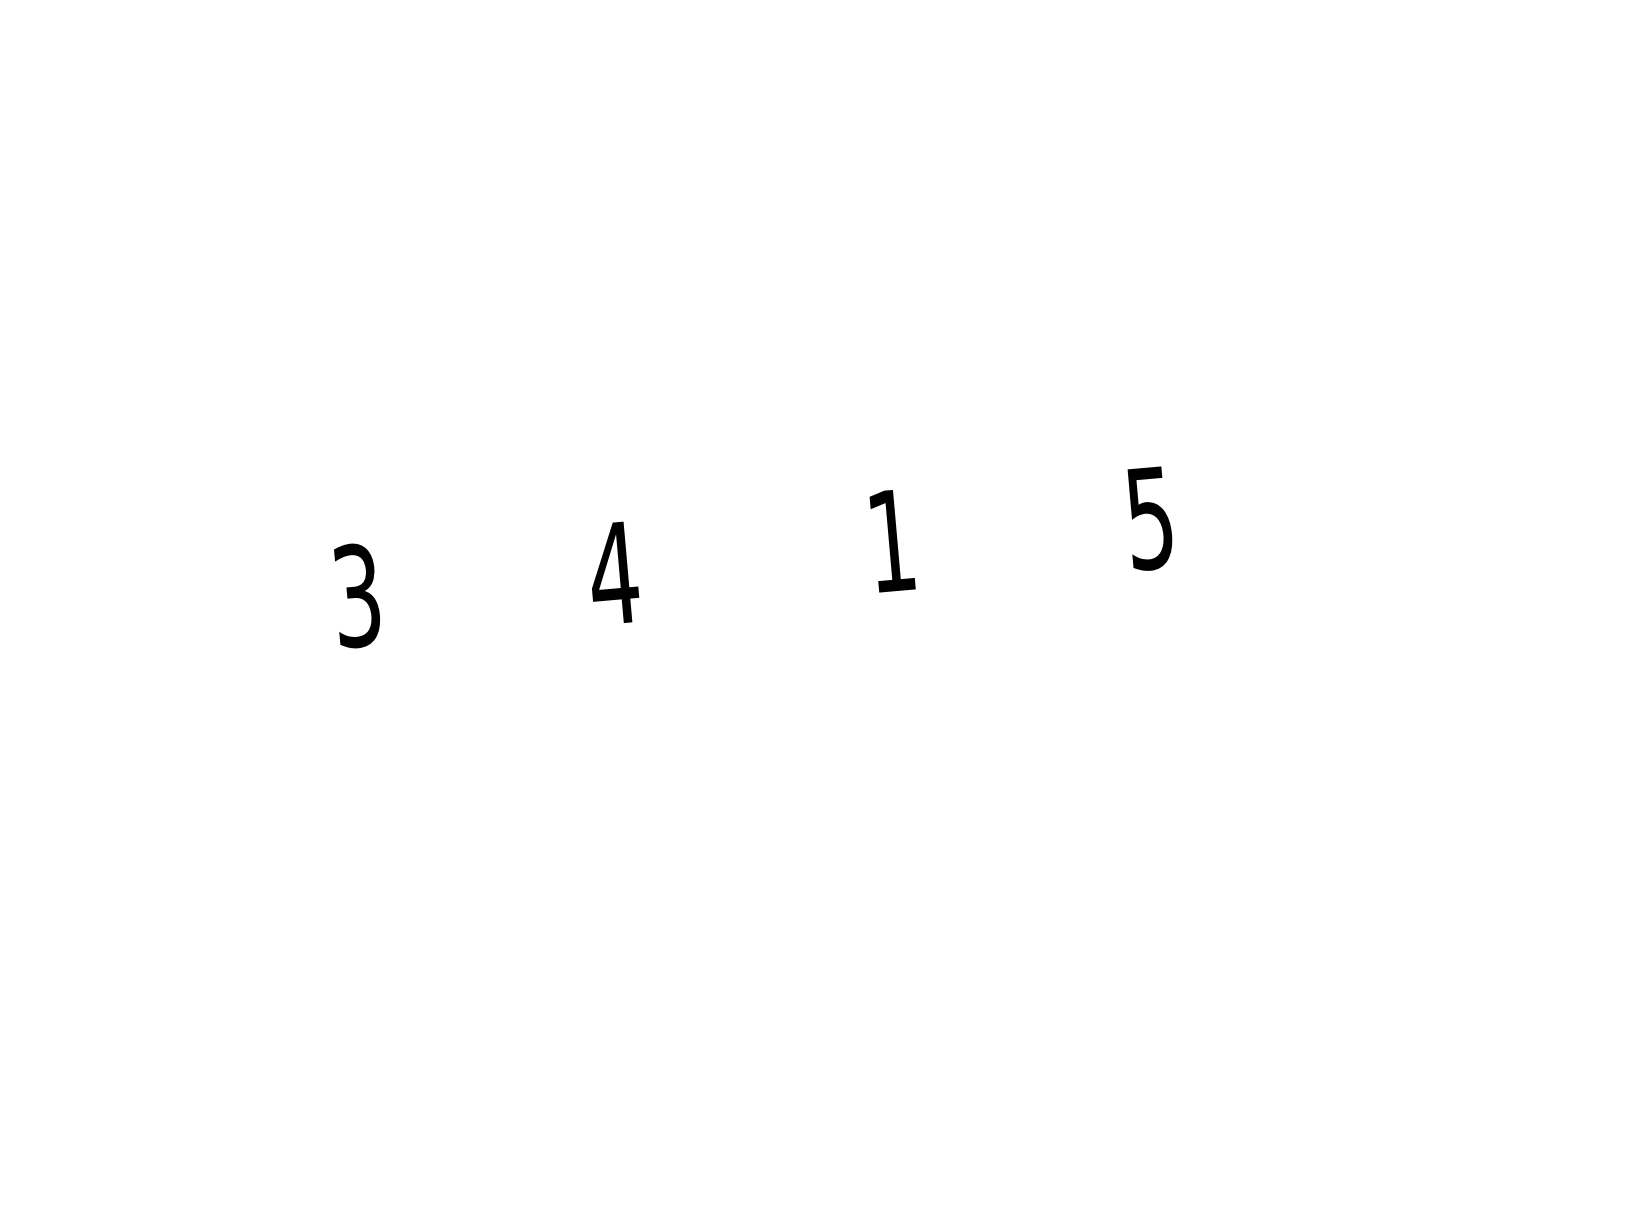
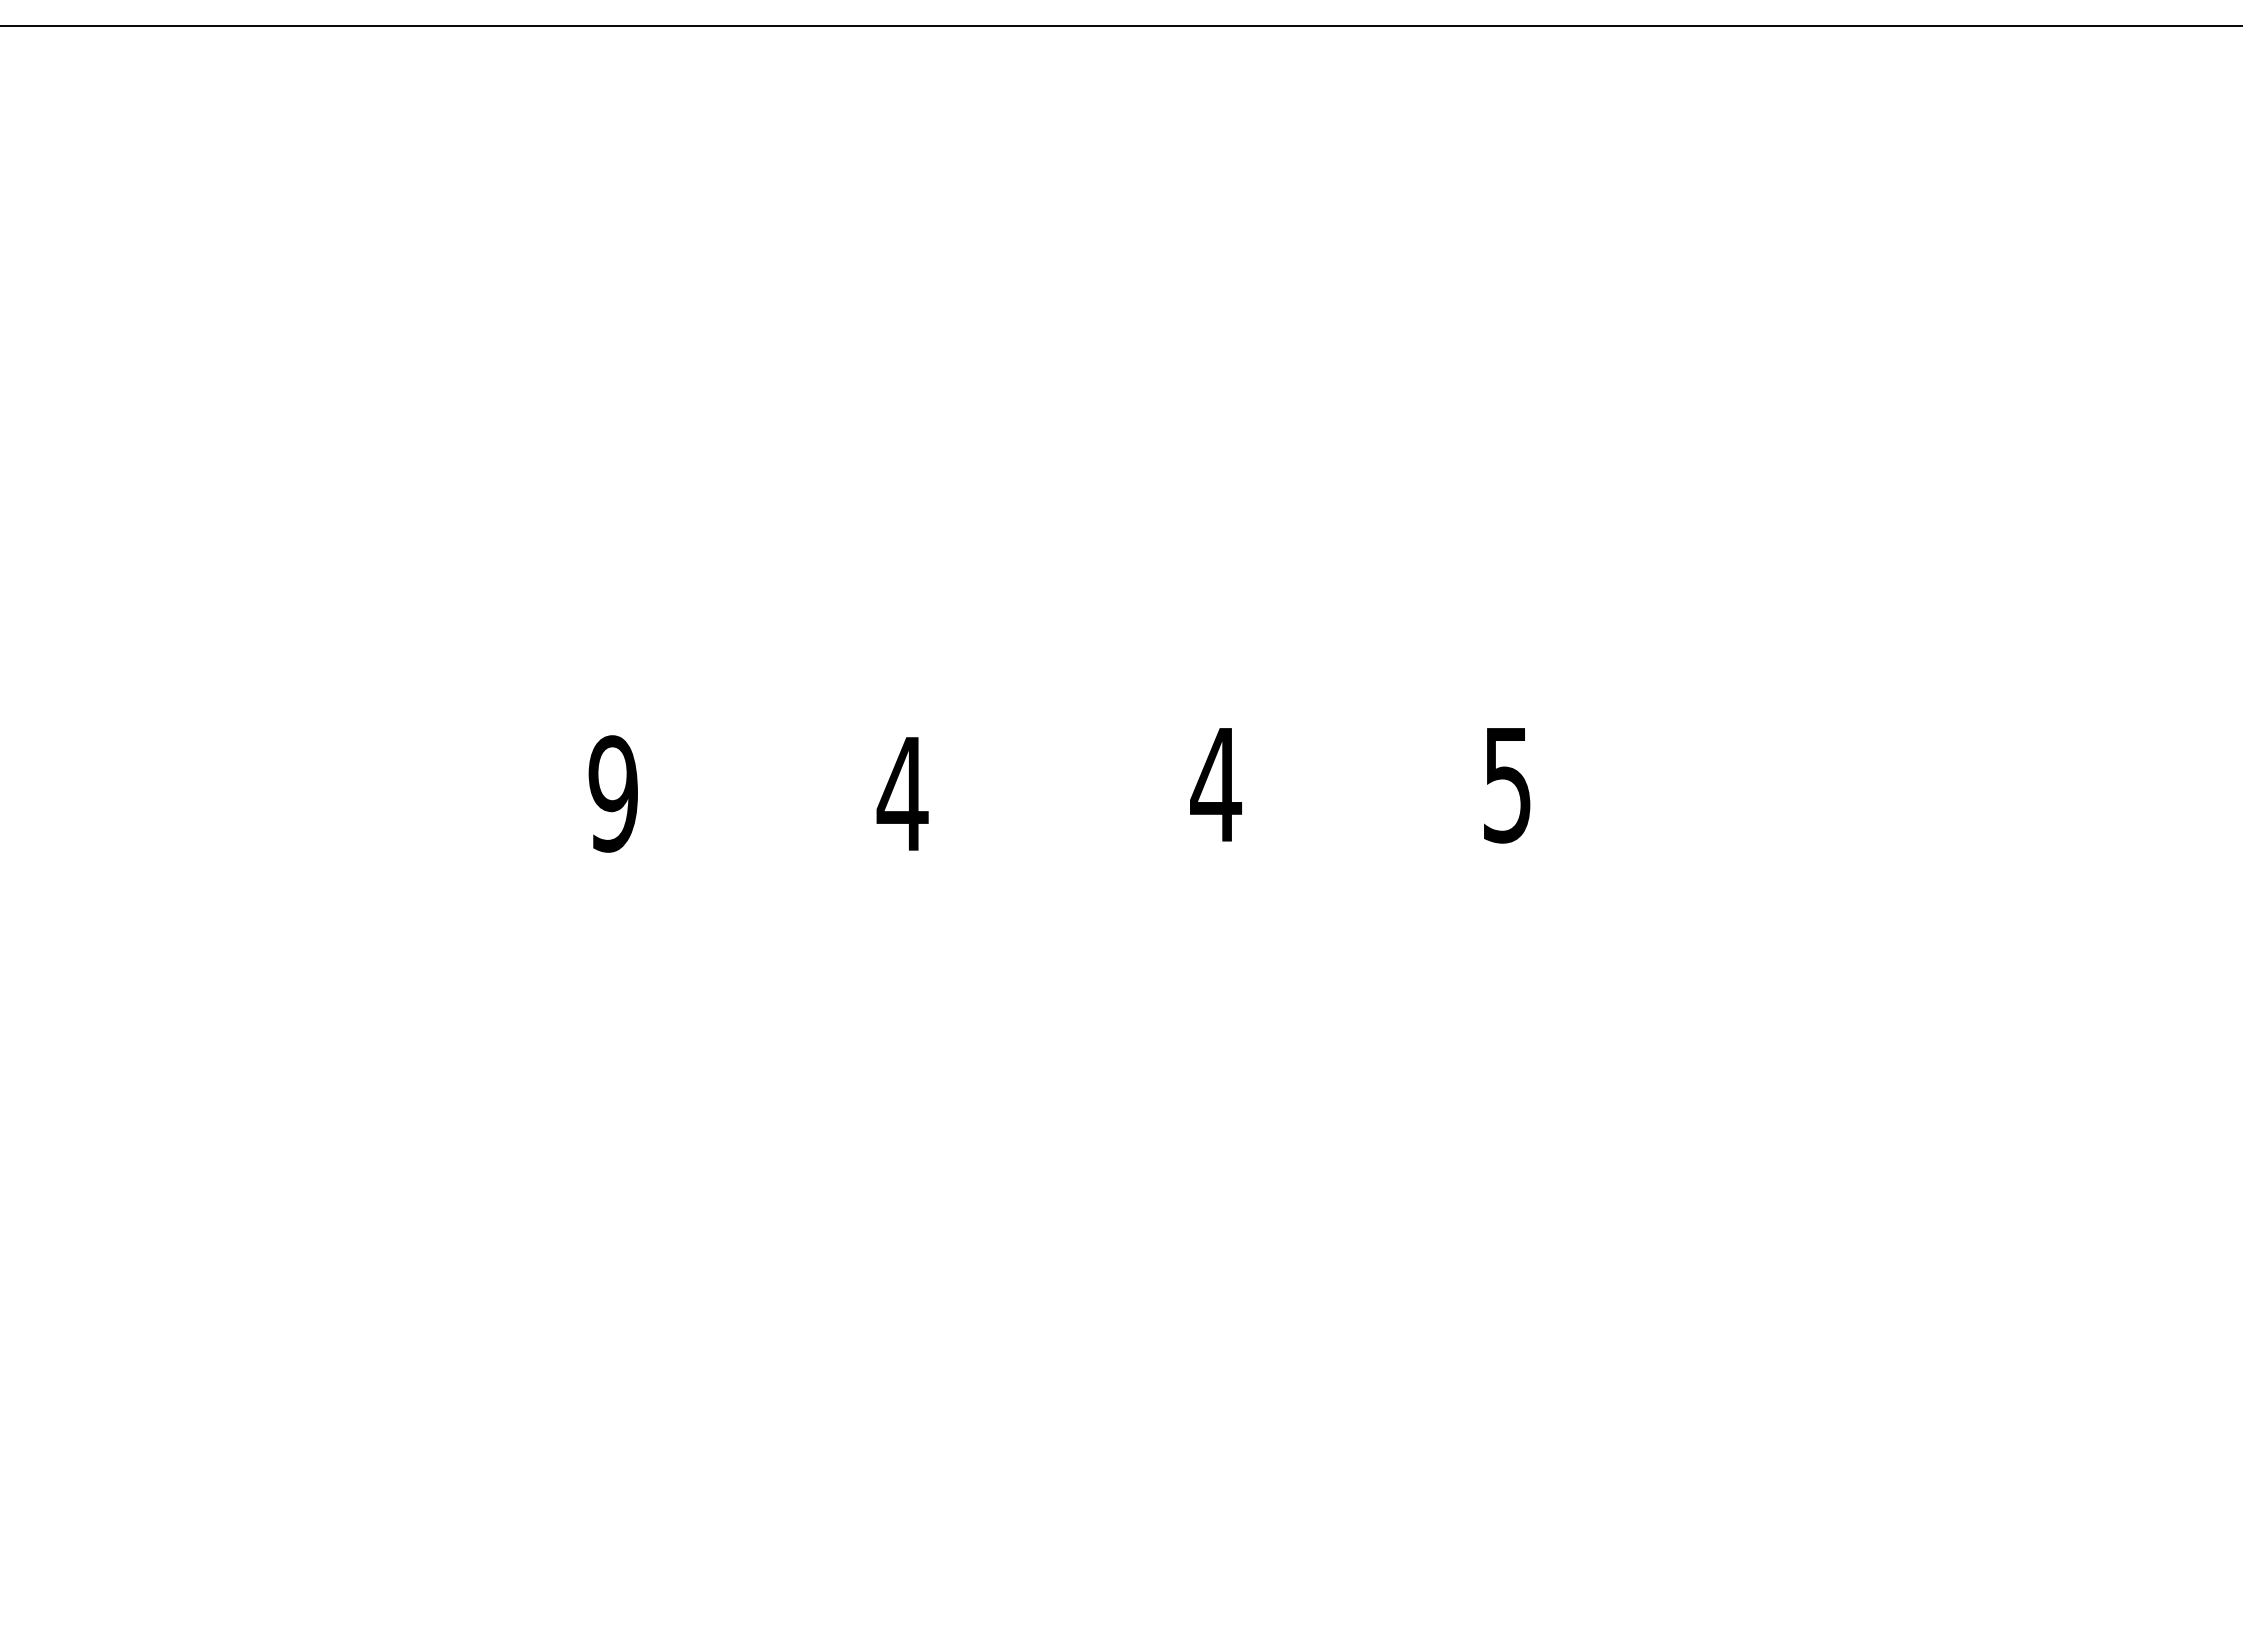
text: (890, 540) -> (1215, 784), 1 -> 4
text: (356, 595) -> (612, 793), 3 -> 9

